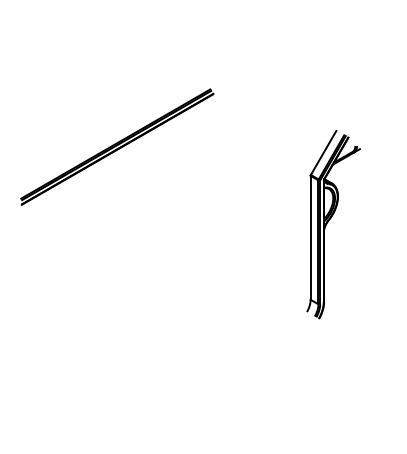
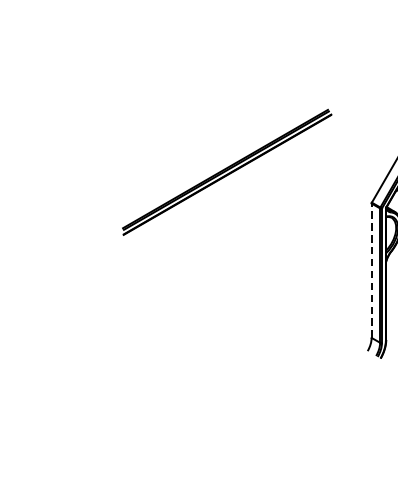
part: (117, 146) -> (227, 171), moved
line: (310, 237) -> (371, 270), solid -> dashed

